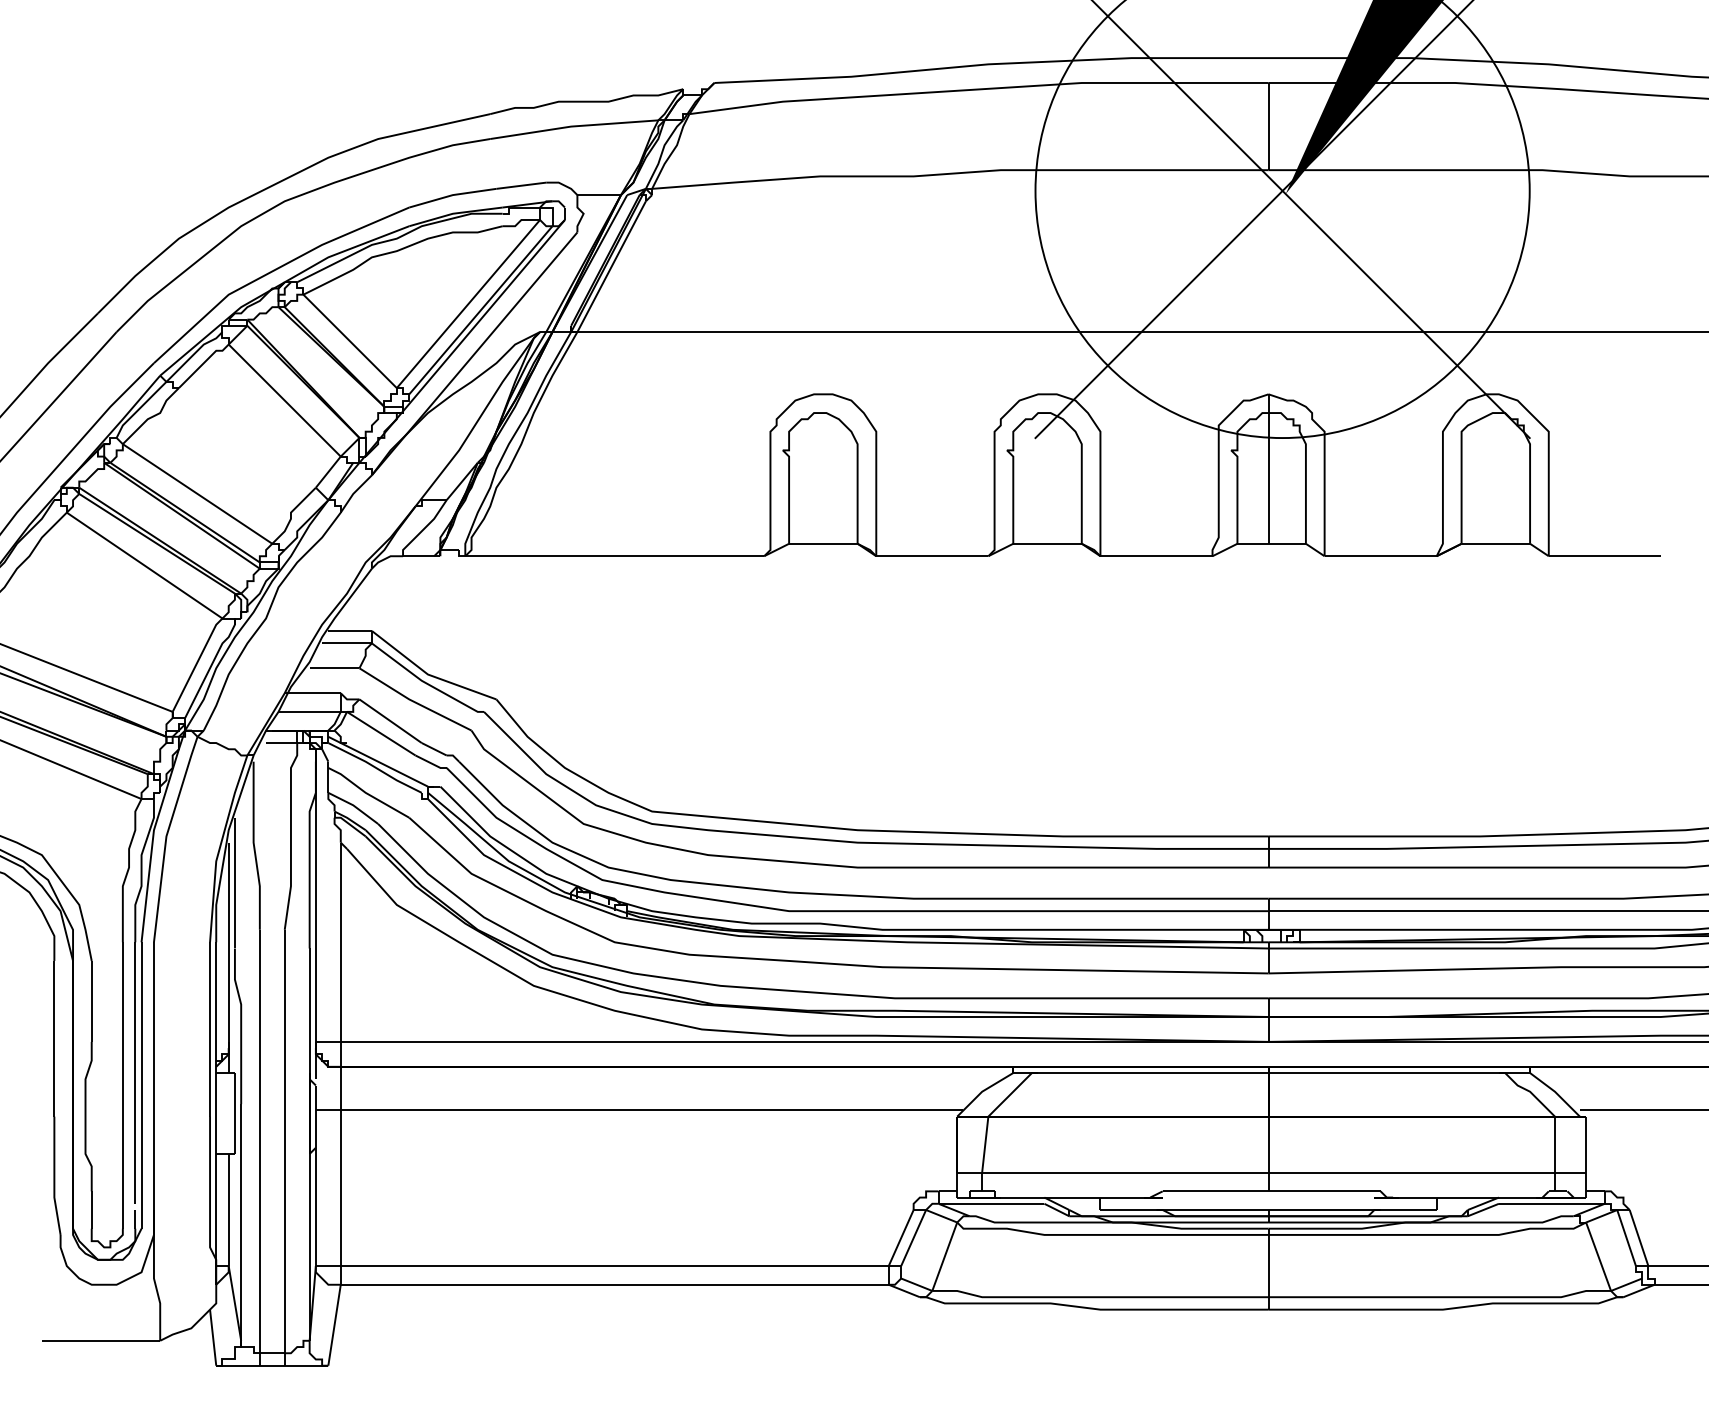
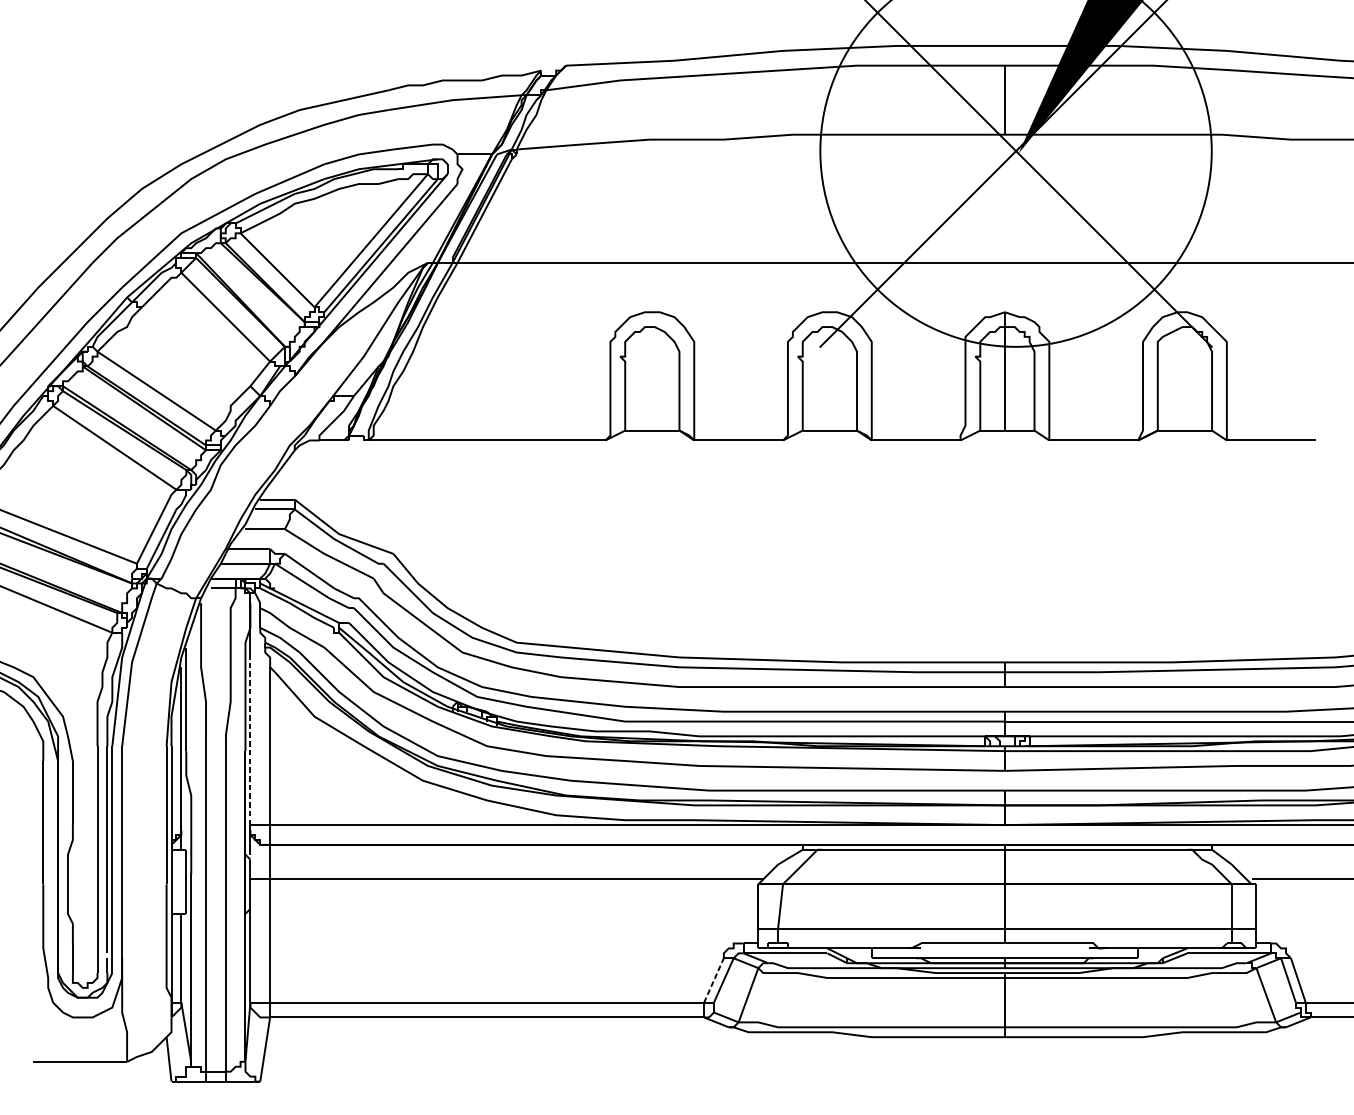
line: (315, 936) -> (250, 741), solid -> dashed
line: (901, 1238) -> (714, 980), solid -> dashed

